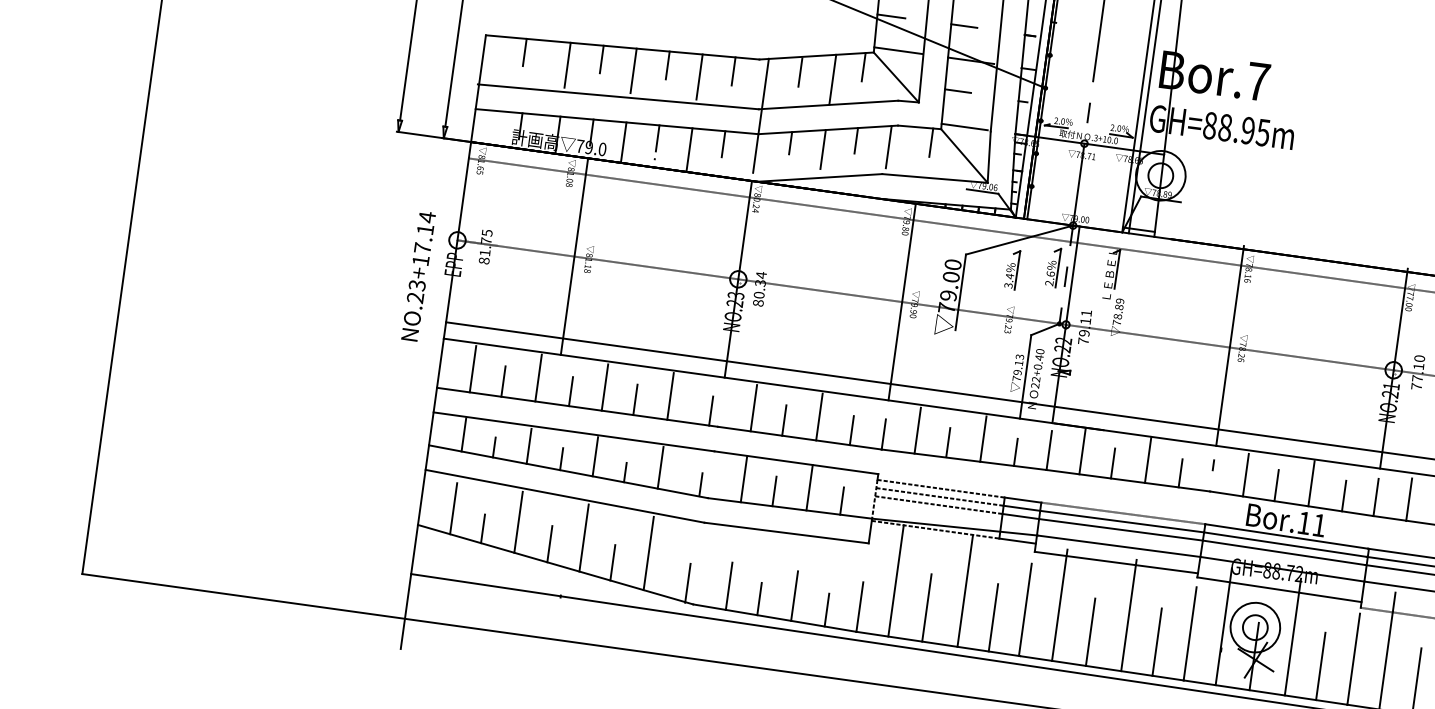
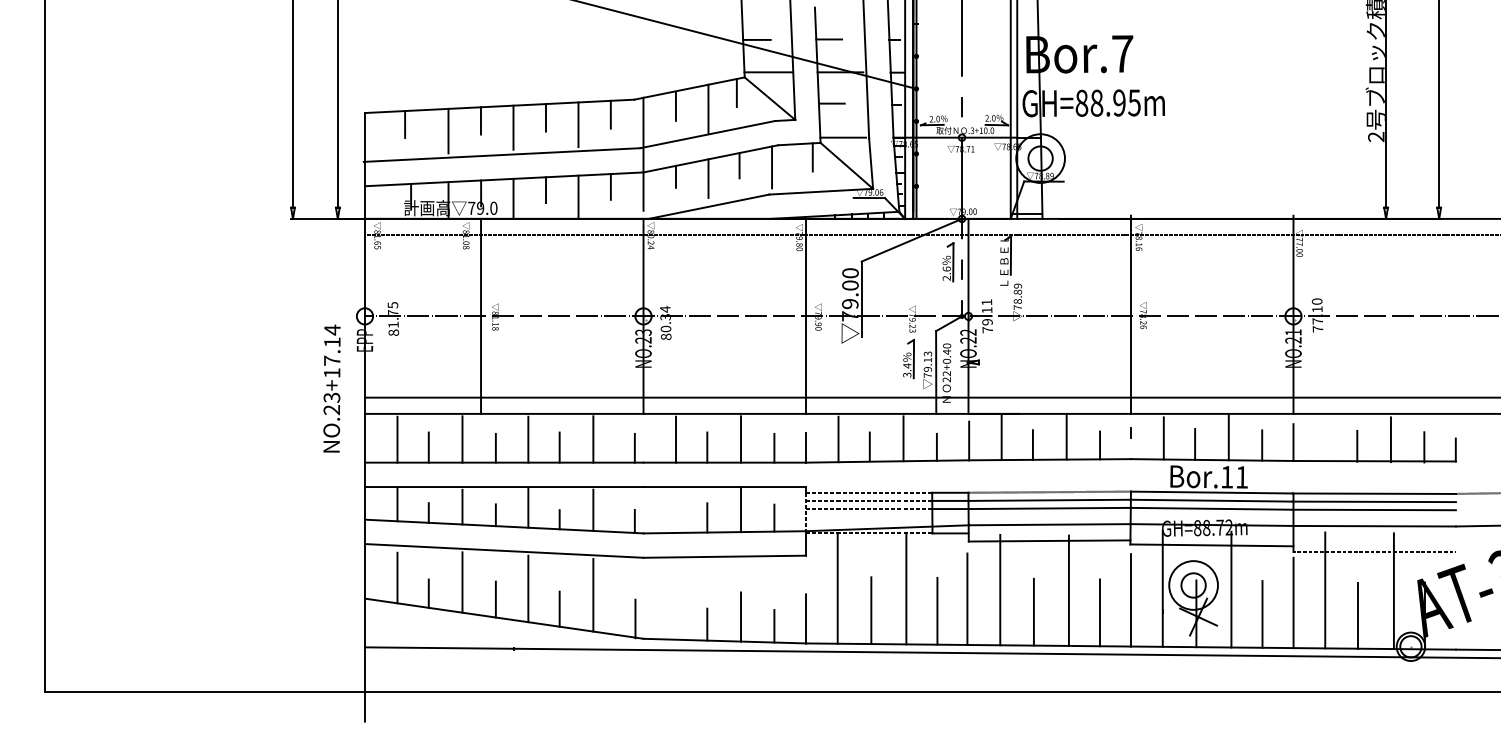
part: (1012, 269) -> (908, 358), moved
text: (418, 276) -> (331, 388), moved
line: (744, 478) -> (676, 509), removed
line: (1408, 499) -> (1325, 440), removed
line: (729, 585) -> (676, 615), removed

